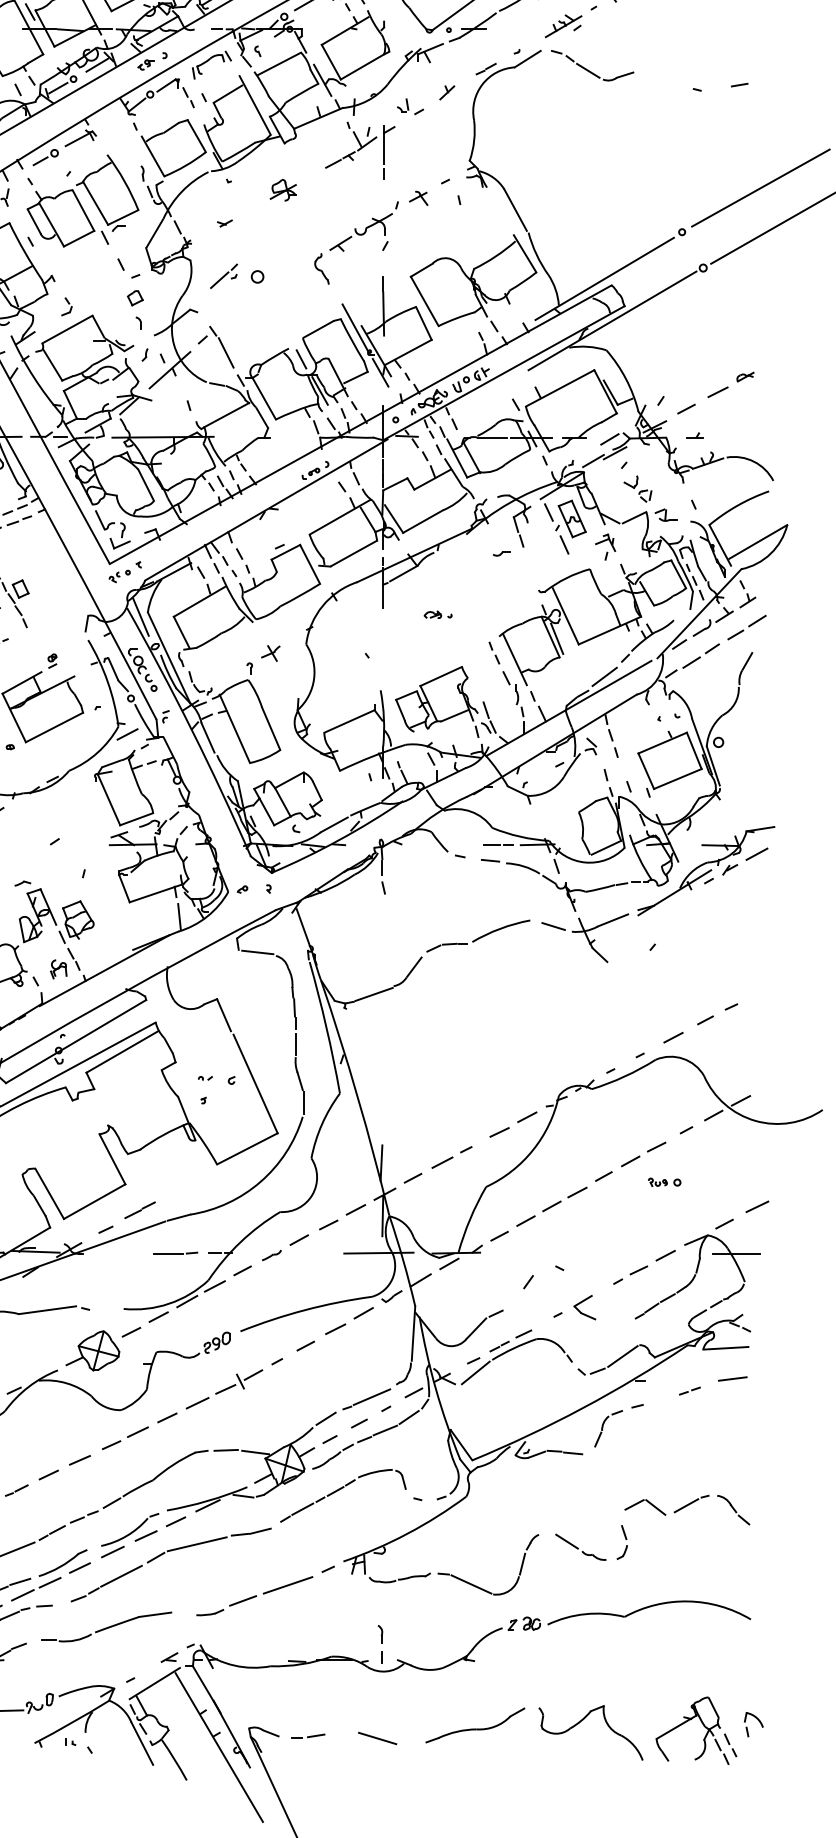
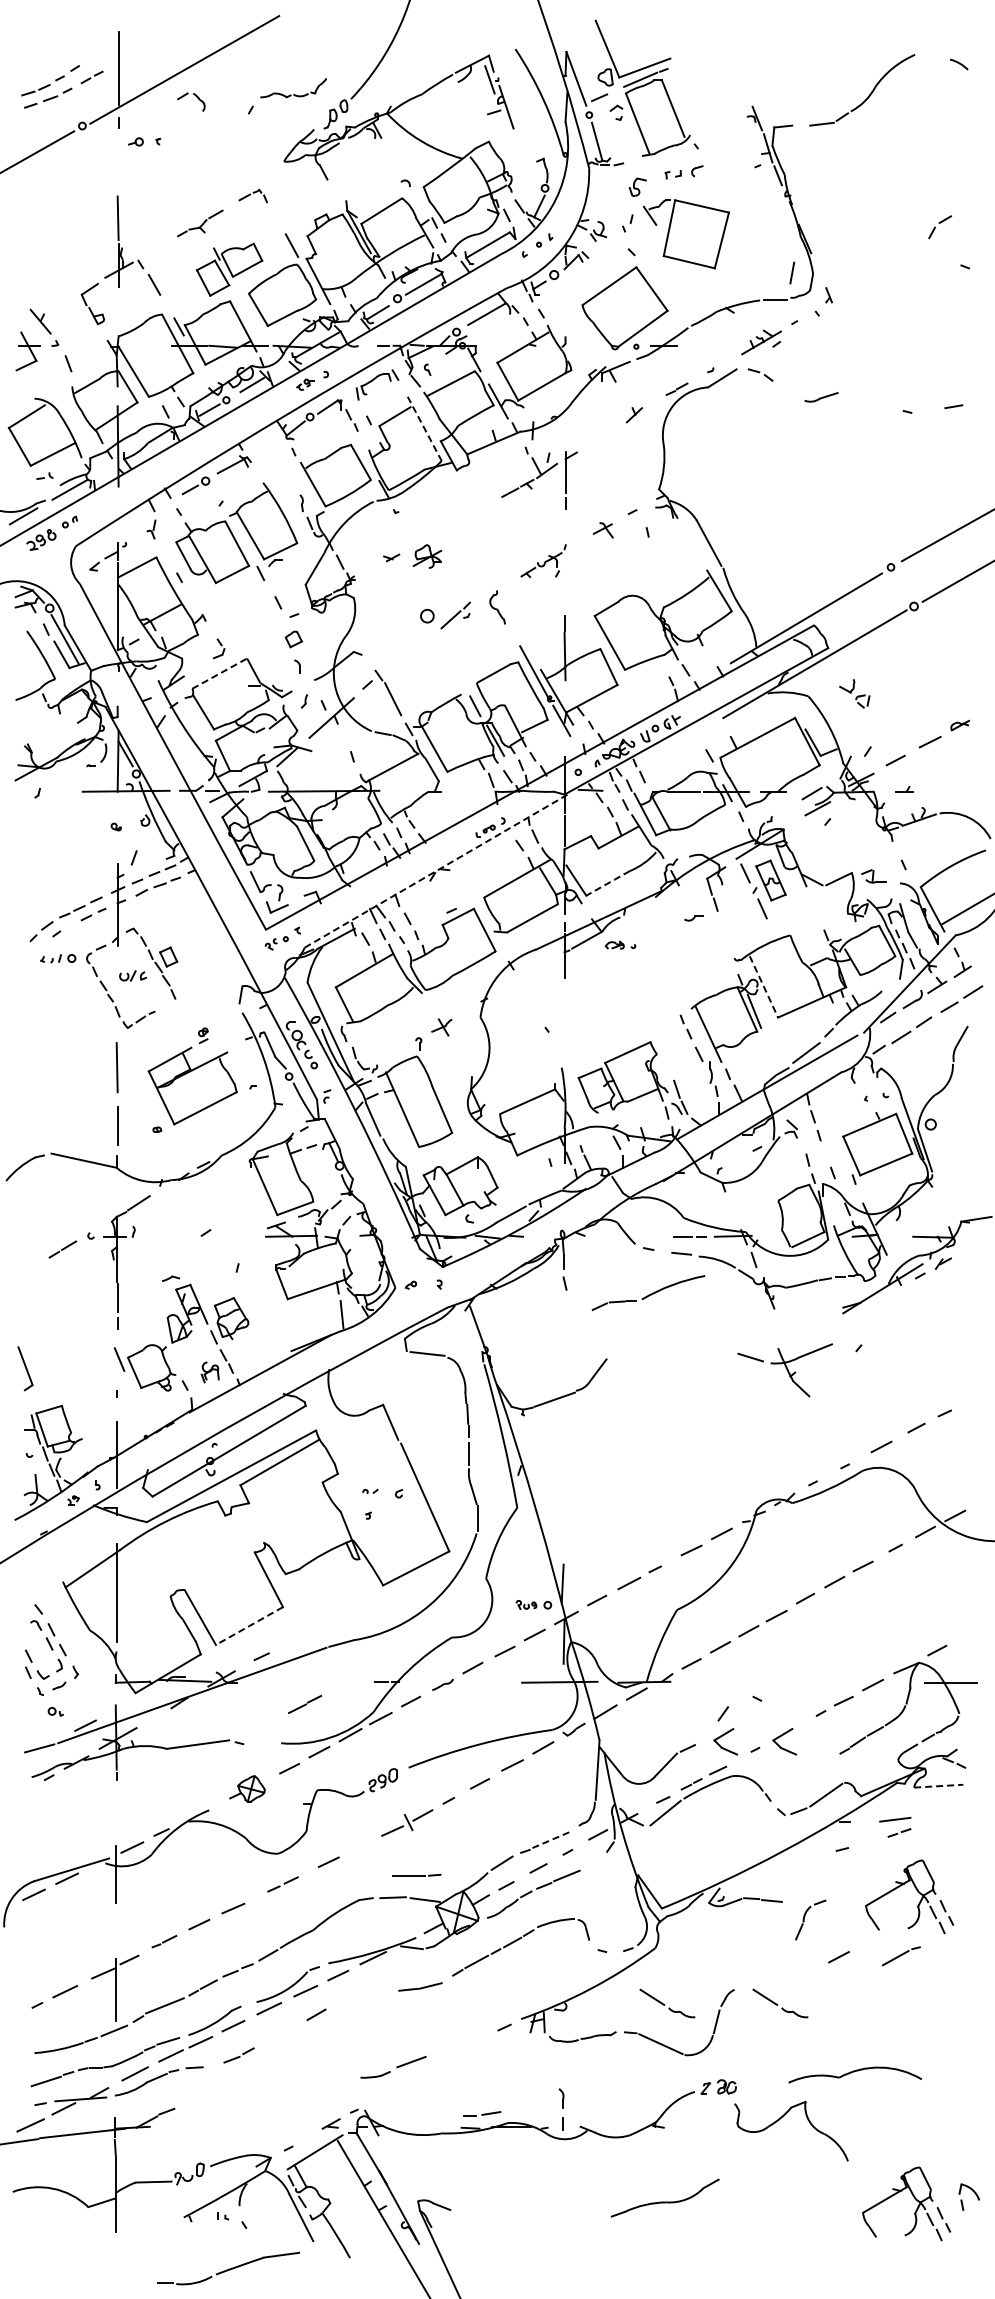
line: (588, 70) -> (788, 390), removed
line: (254, 105) -> (424, 429), solid -> dashed
part: (409, 106) -> (593, 430), removed
part: (283, 190) -> (427, 556), moved
part: (363, 225) -> (543, 560), size x0.6
part: (223, 276) -> (455, 615), moved
line: (68, 329) -> (220, 673), solid -> dashed
line: (592, 460) -> (793, 816), removed
part: (637, 488) -> (854, 693), moved
line: (266, 509) -> (437, 870), solid -> dashed
line: (423, 521) -> (608, 883), solid -> dashed
part: (605, 546) -> (807, 910), removed
part: (438, 614) -> (620, 944), moved
line: (140, 616) -> (299, 987), removed
line: (565, 616) -> (763, 986), solid -> dashed
line: (127, 734) -> (285, 1115), removed
line: (756, 854) -> (972, 1246), removed
part: (478, 935) -> (648, 1292), moved
part: (584, 938) -> (784, 1370), moved
part: (664, 1181) -> (533, 1604), moved
line: (94, 1202) -> (249, 1626), solid -> dashed
line: (757, 1206) -> (973, 1631), removed
line: (140, 1210) -> (305, 1704), moved
part: (175, 1252) -> (416, 1874), moved
part: (530, 1307) -> (725, 1741), added
line: (725, 1348) -> (938, 1786), solid -> dashed
part: (92, 1350) -> (247, 1788), size x0.6
line: (732, 1378) -> (895, 1819), moved
line: (372, 1397) -> (552, 1839), solid -> dashed
line: (197, 1402) -> (361, 1845), removed
line: (408, 1417) -> (592, 1861), removed
part: (608, 1428) -> (810, 1919), moved
part: (124, 1438) -> (282, 1884), size x0.6
part: (706, 1445) -> (917, 1892), added
line: (655, 1507) -> (861, 1960), removed
part: (733, 1509) -> (947, 1962), removed
part: (622, 1542) -> (825, 1998), removed
line: (197, 1543) -> (361, 1999), removed
part: (477, 1547) -> (667, 2003), added
line: (121, 1575) -> (278, 2034), removed
line: (287, 1585) -> (460, 2045), removed
part: (649, 1612) -> (855, 2074), size x0.6
part: (106, 1626) -> (228, 2268), moved
part: (580, 1722) -> (780, 2119), moved
part: (308, 1735) -> (482, 2113), moved
line: (377, 1738) -> (558, 2212), removed

